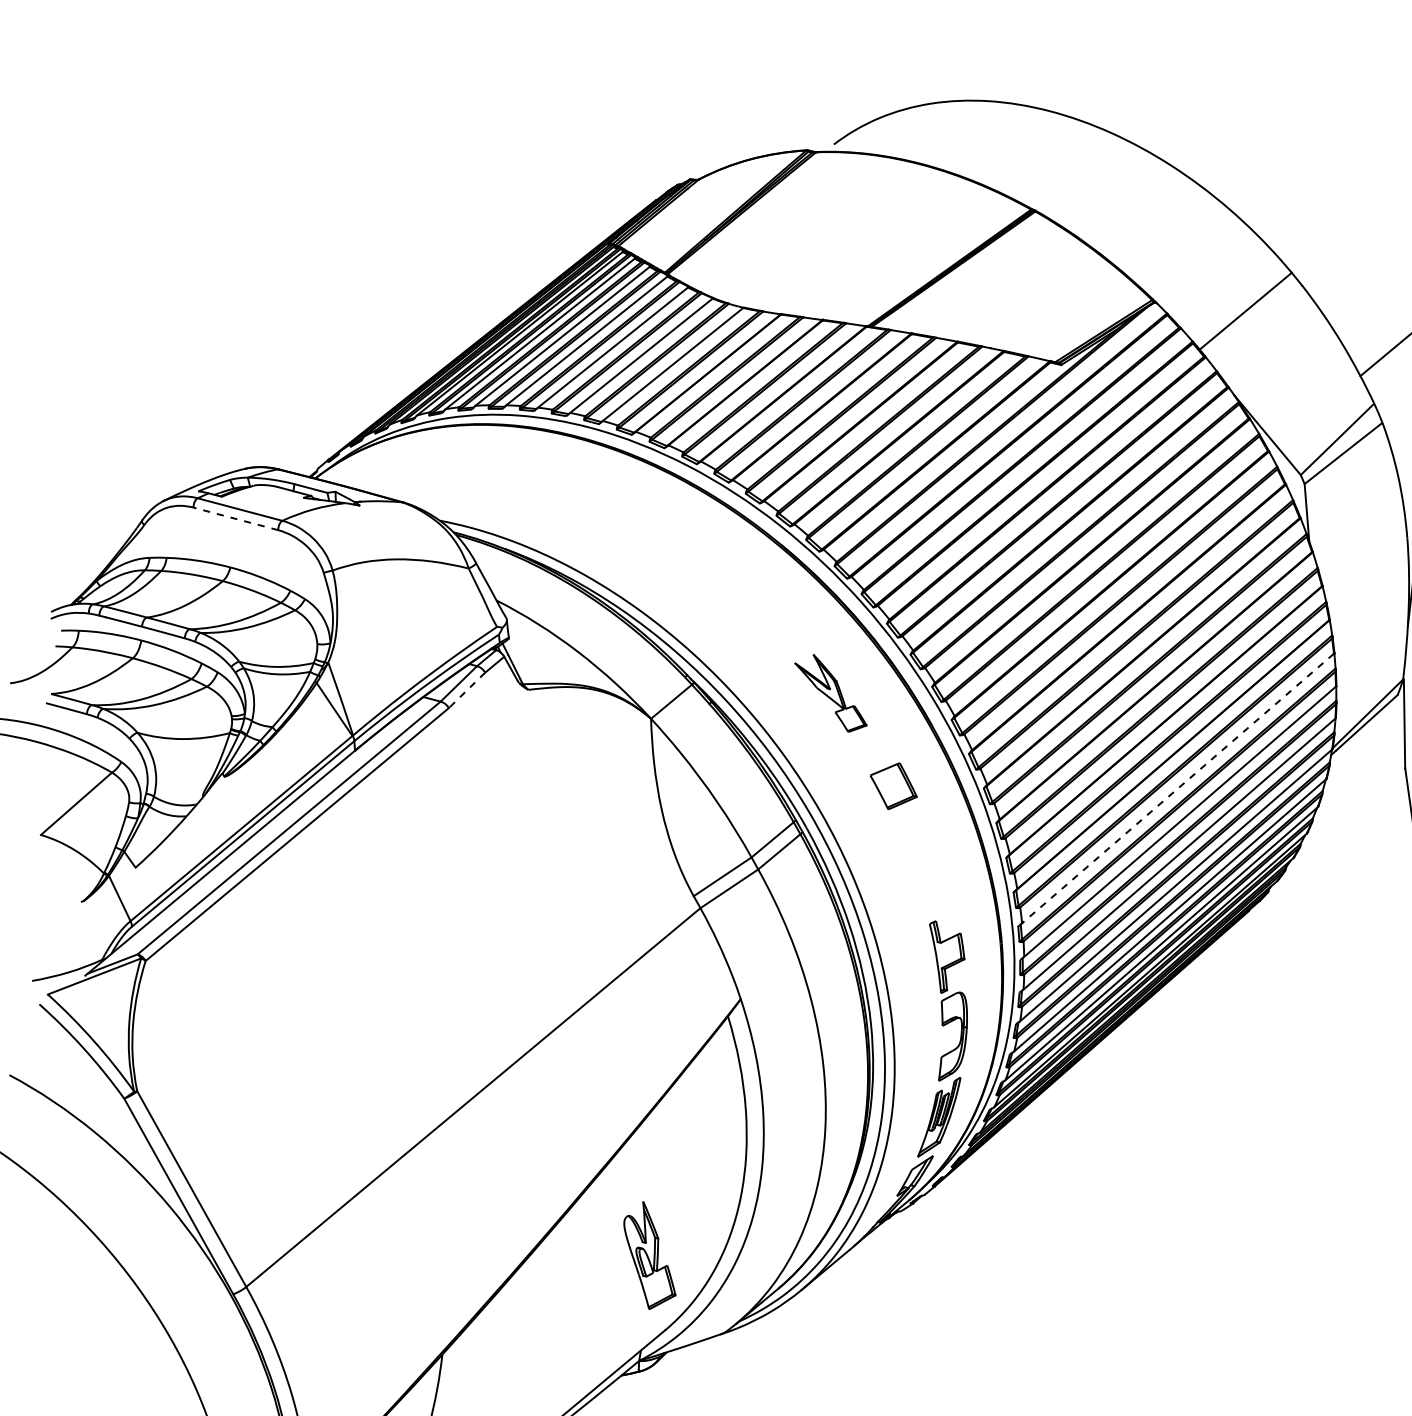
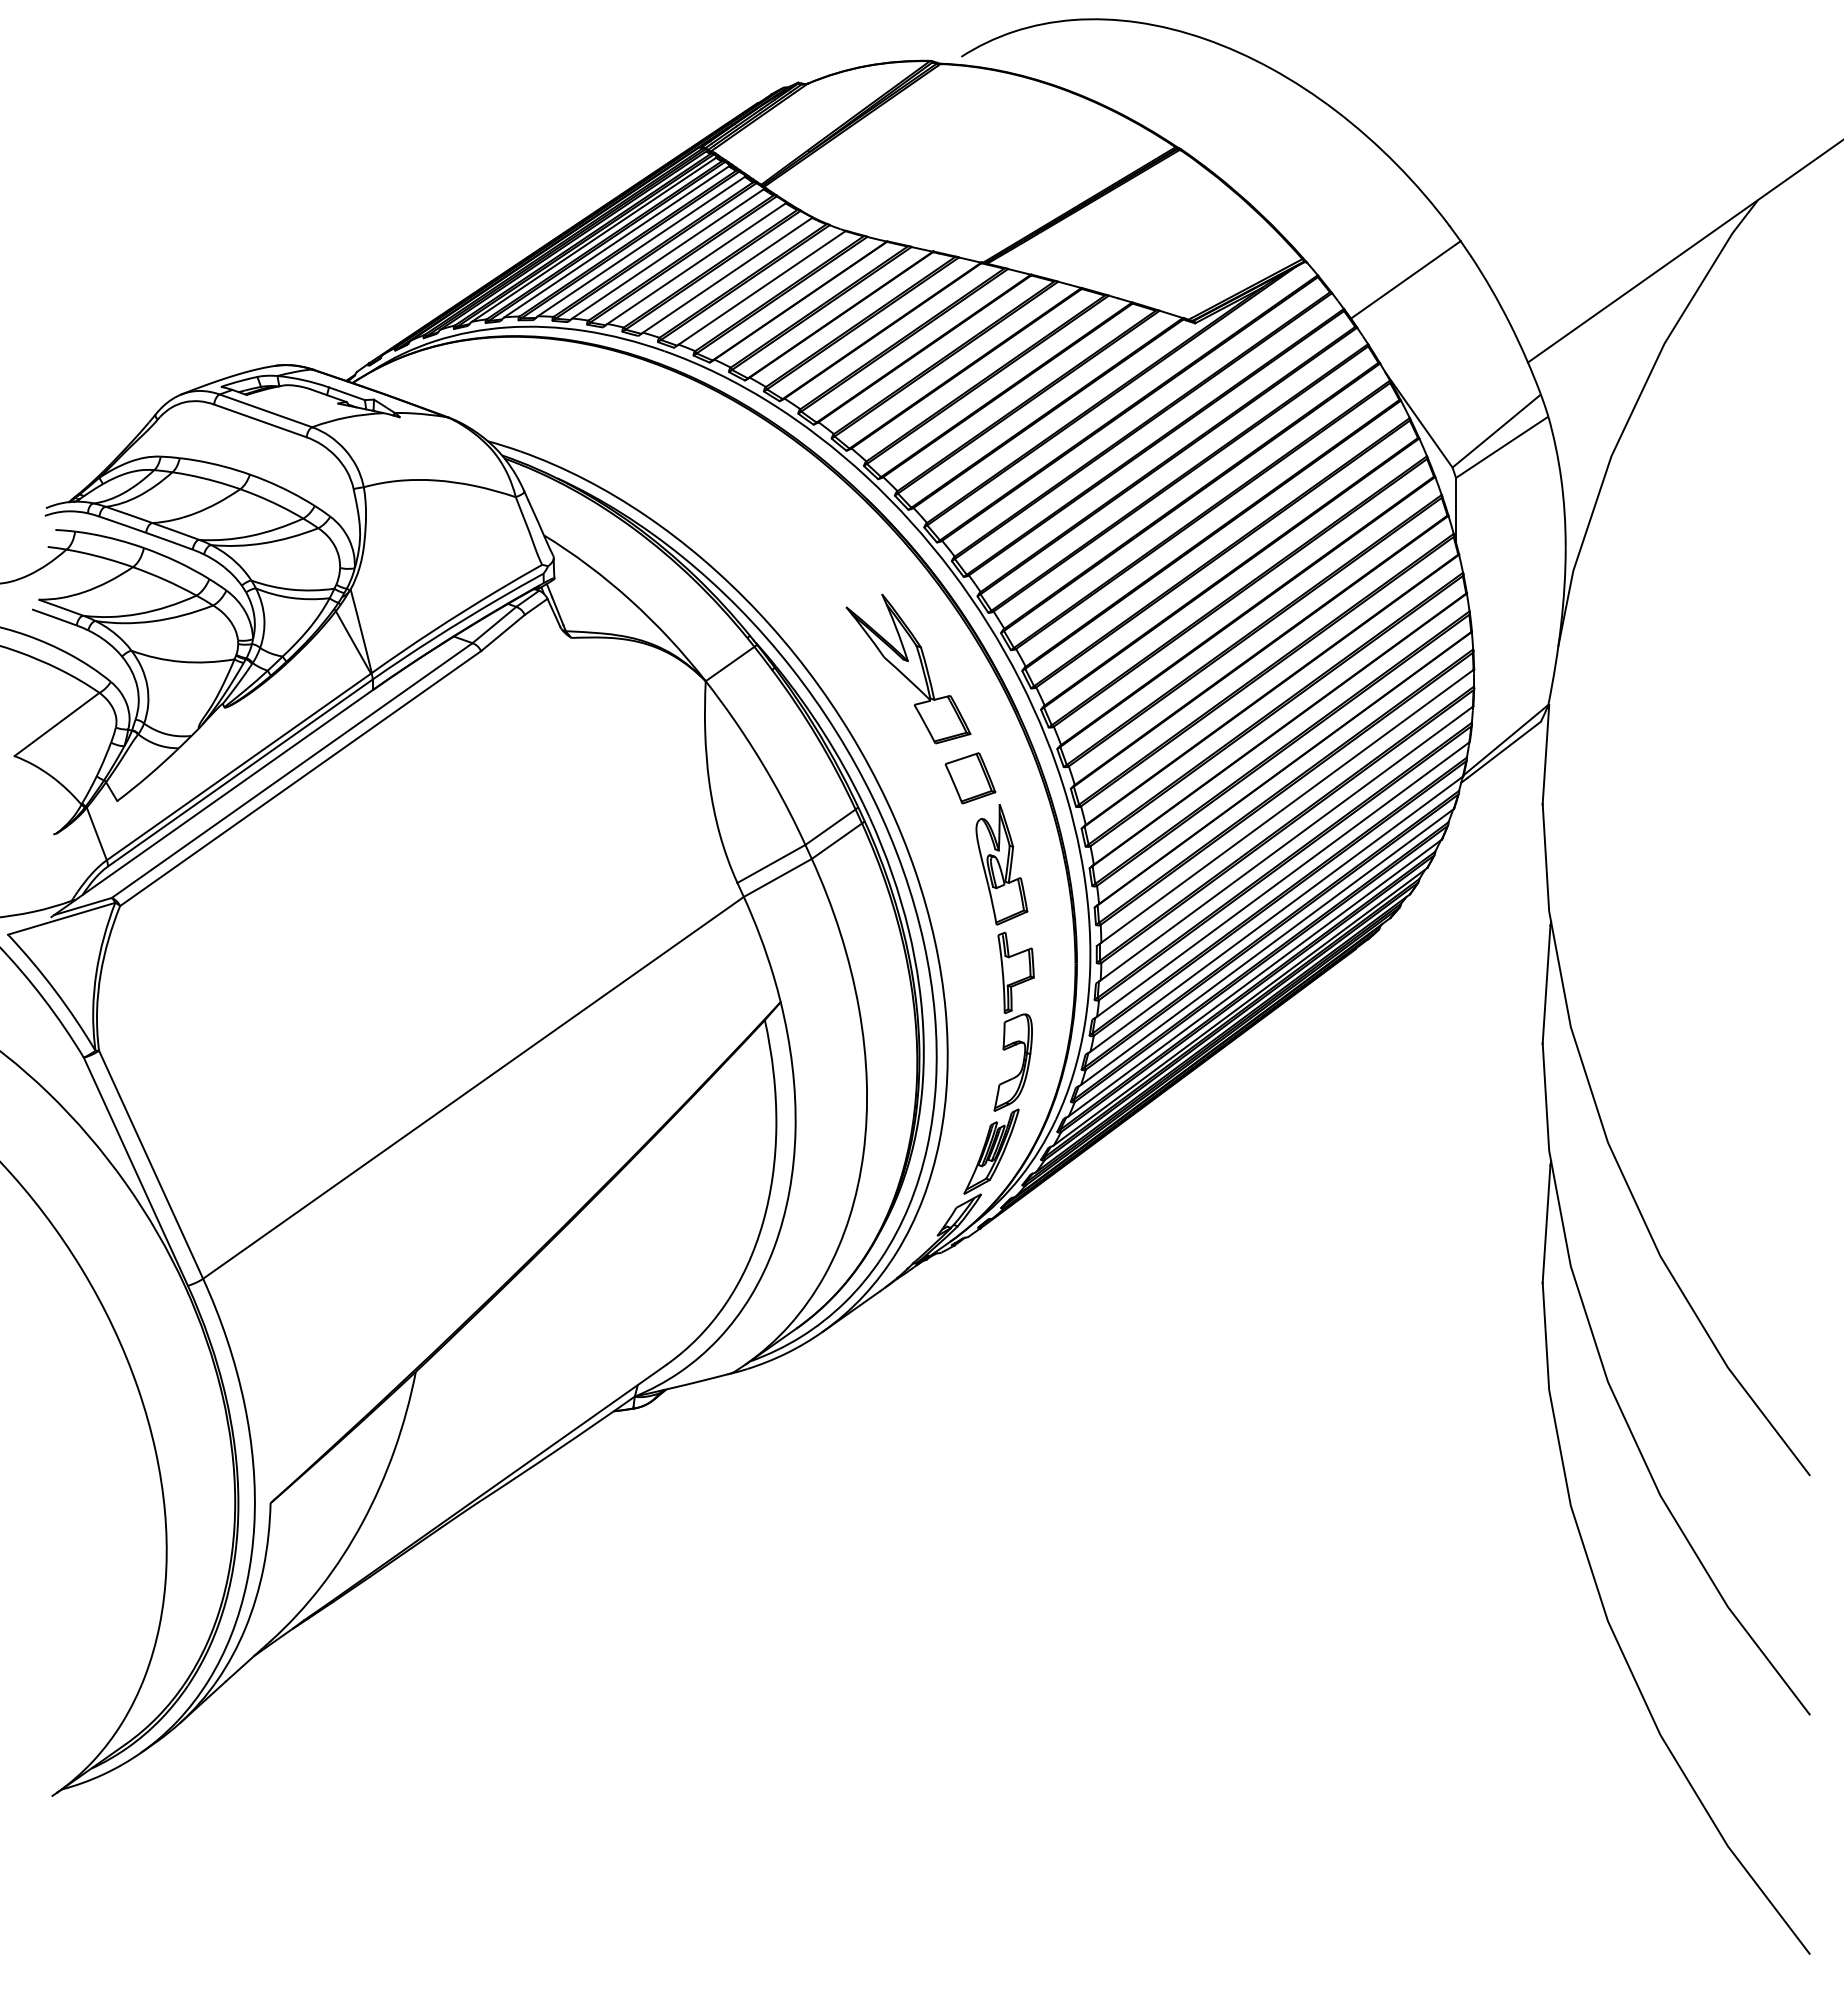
line: (235, 518) -> (260, 420), dashed -> solid
line: (466, 690) -> (502, 633), dashed -> solid
part: (830, 692) -> (908, 668), size x1.67
line: (1178, 788) -> (1287, 806), dashed -> solid
part: (649, 1255) -> (1001, 864), moved

